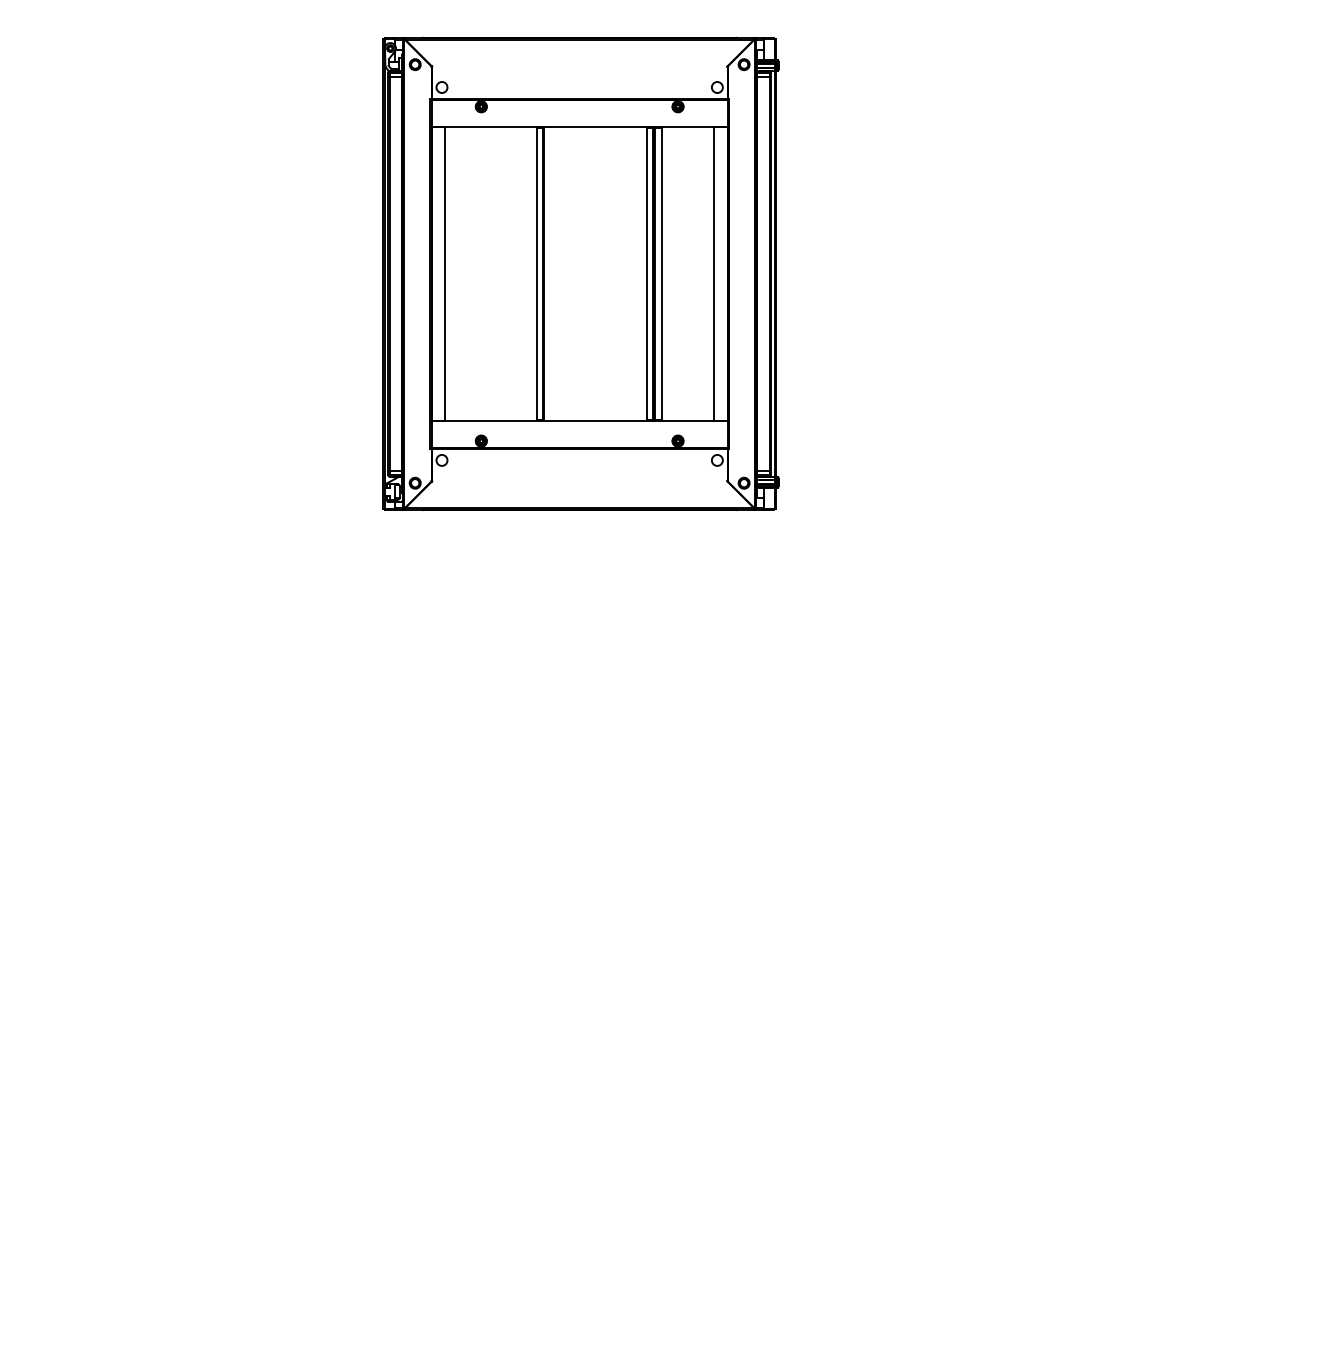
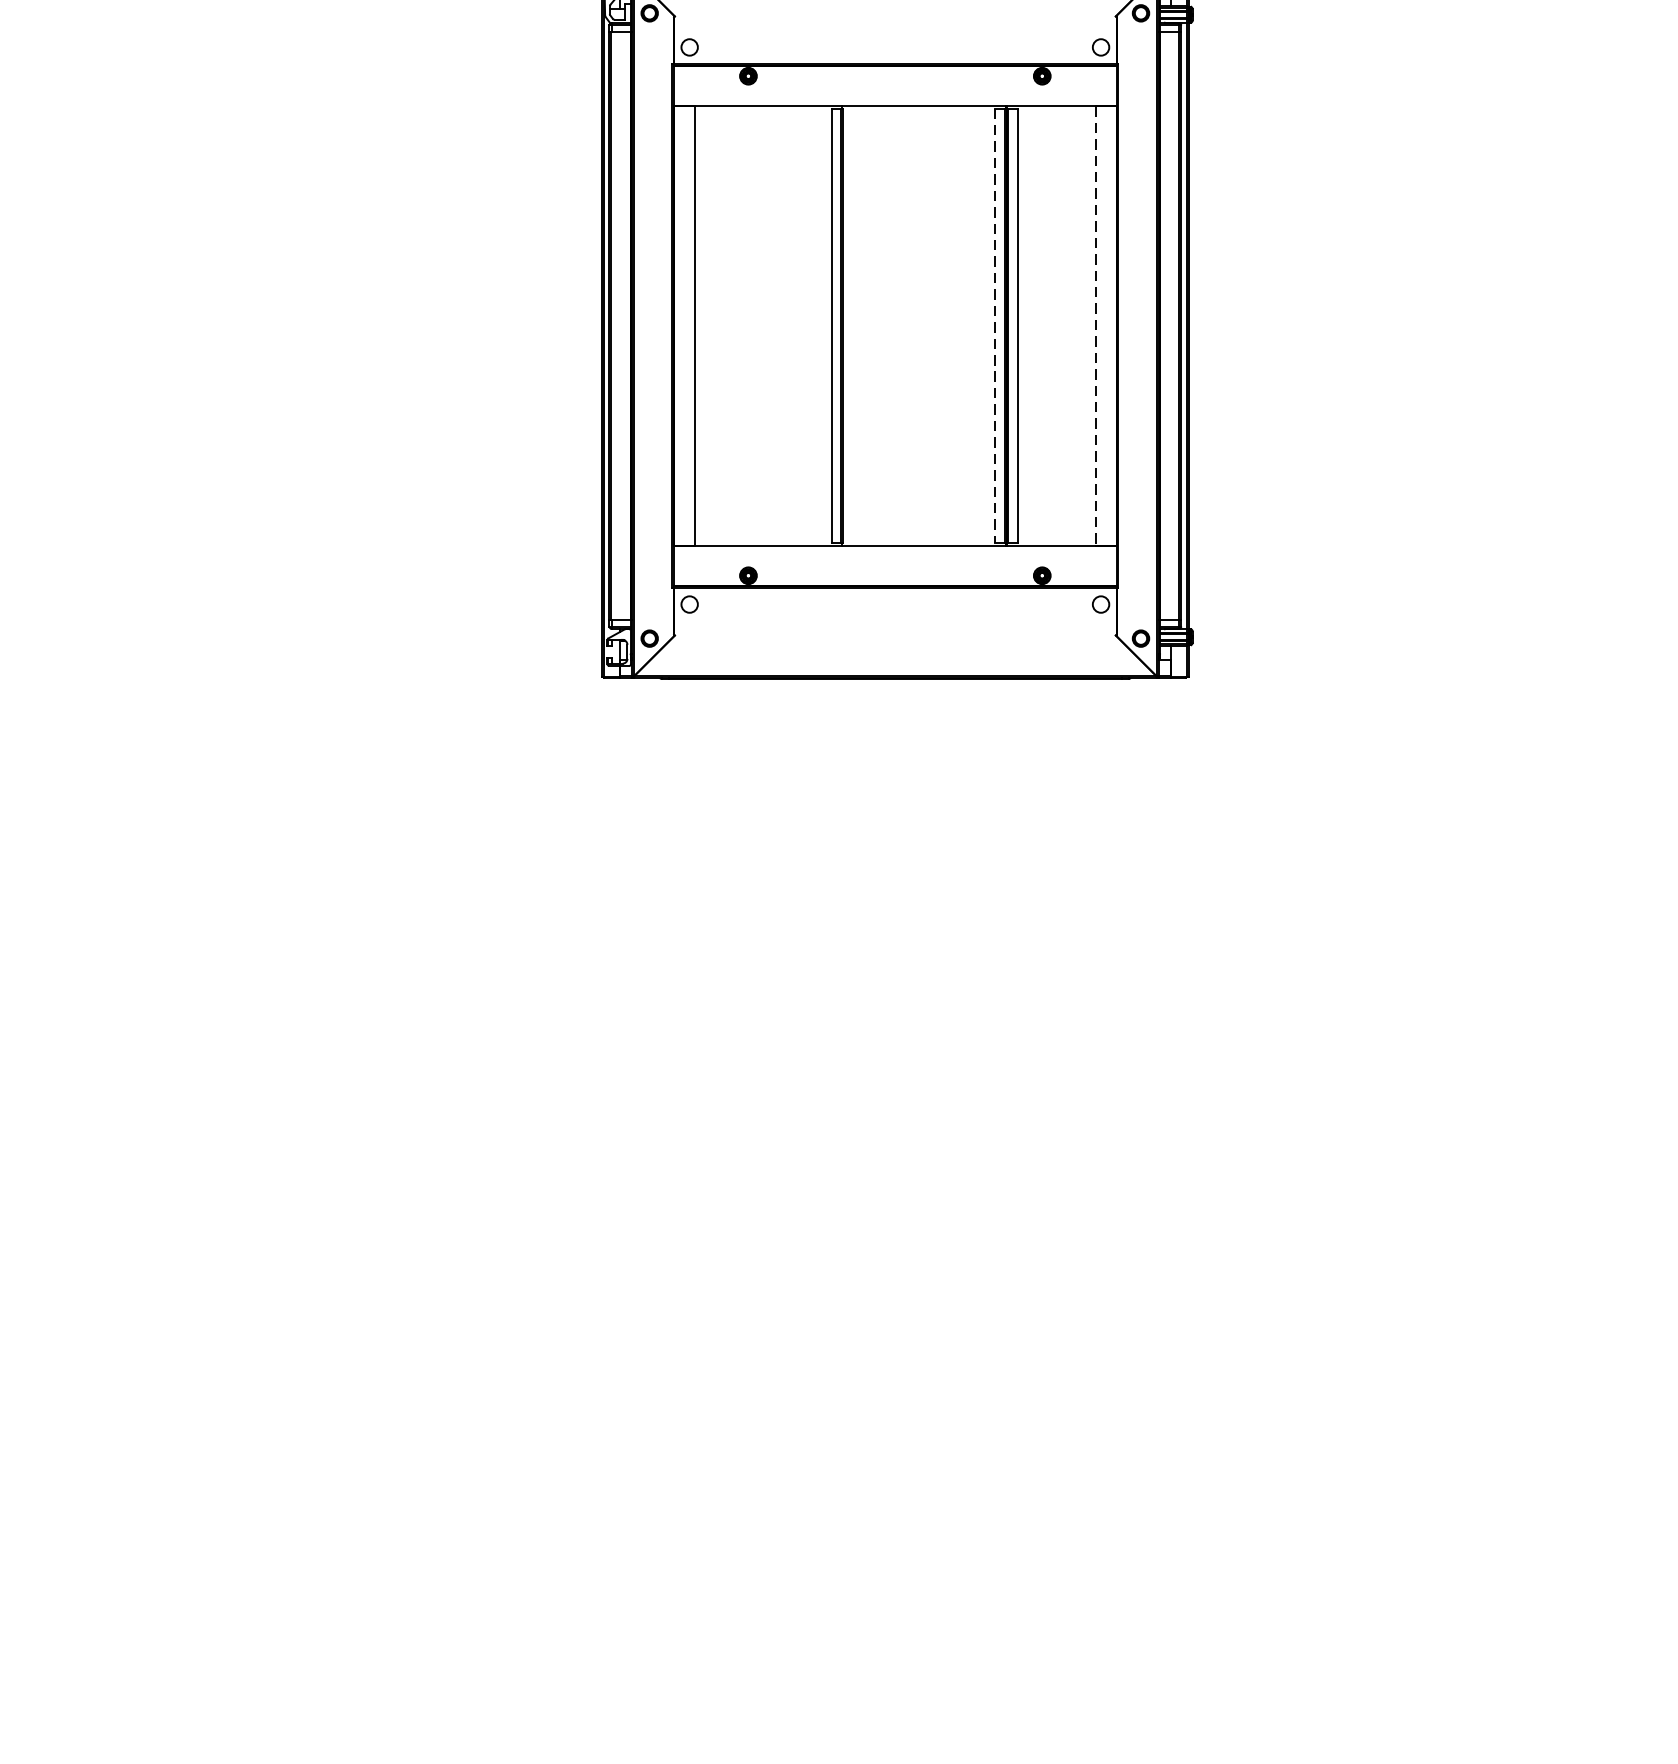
line: (646, 273) -> (995, 325), solid -> dashed
line: (714, 274) -> (1096, 326), solid -> dashed

